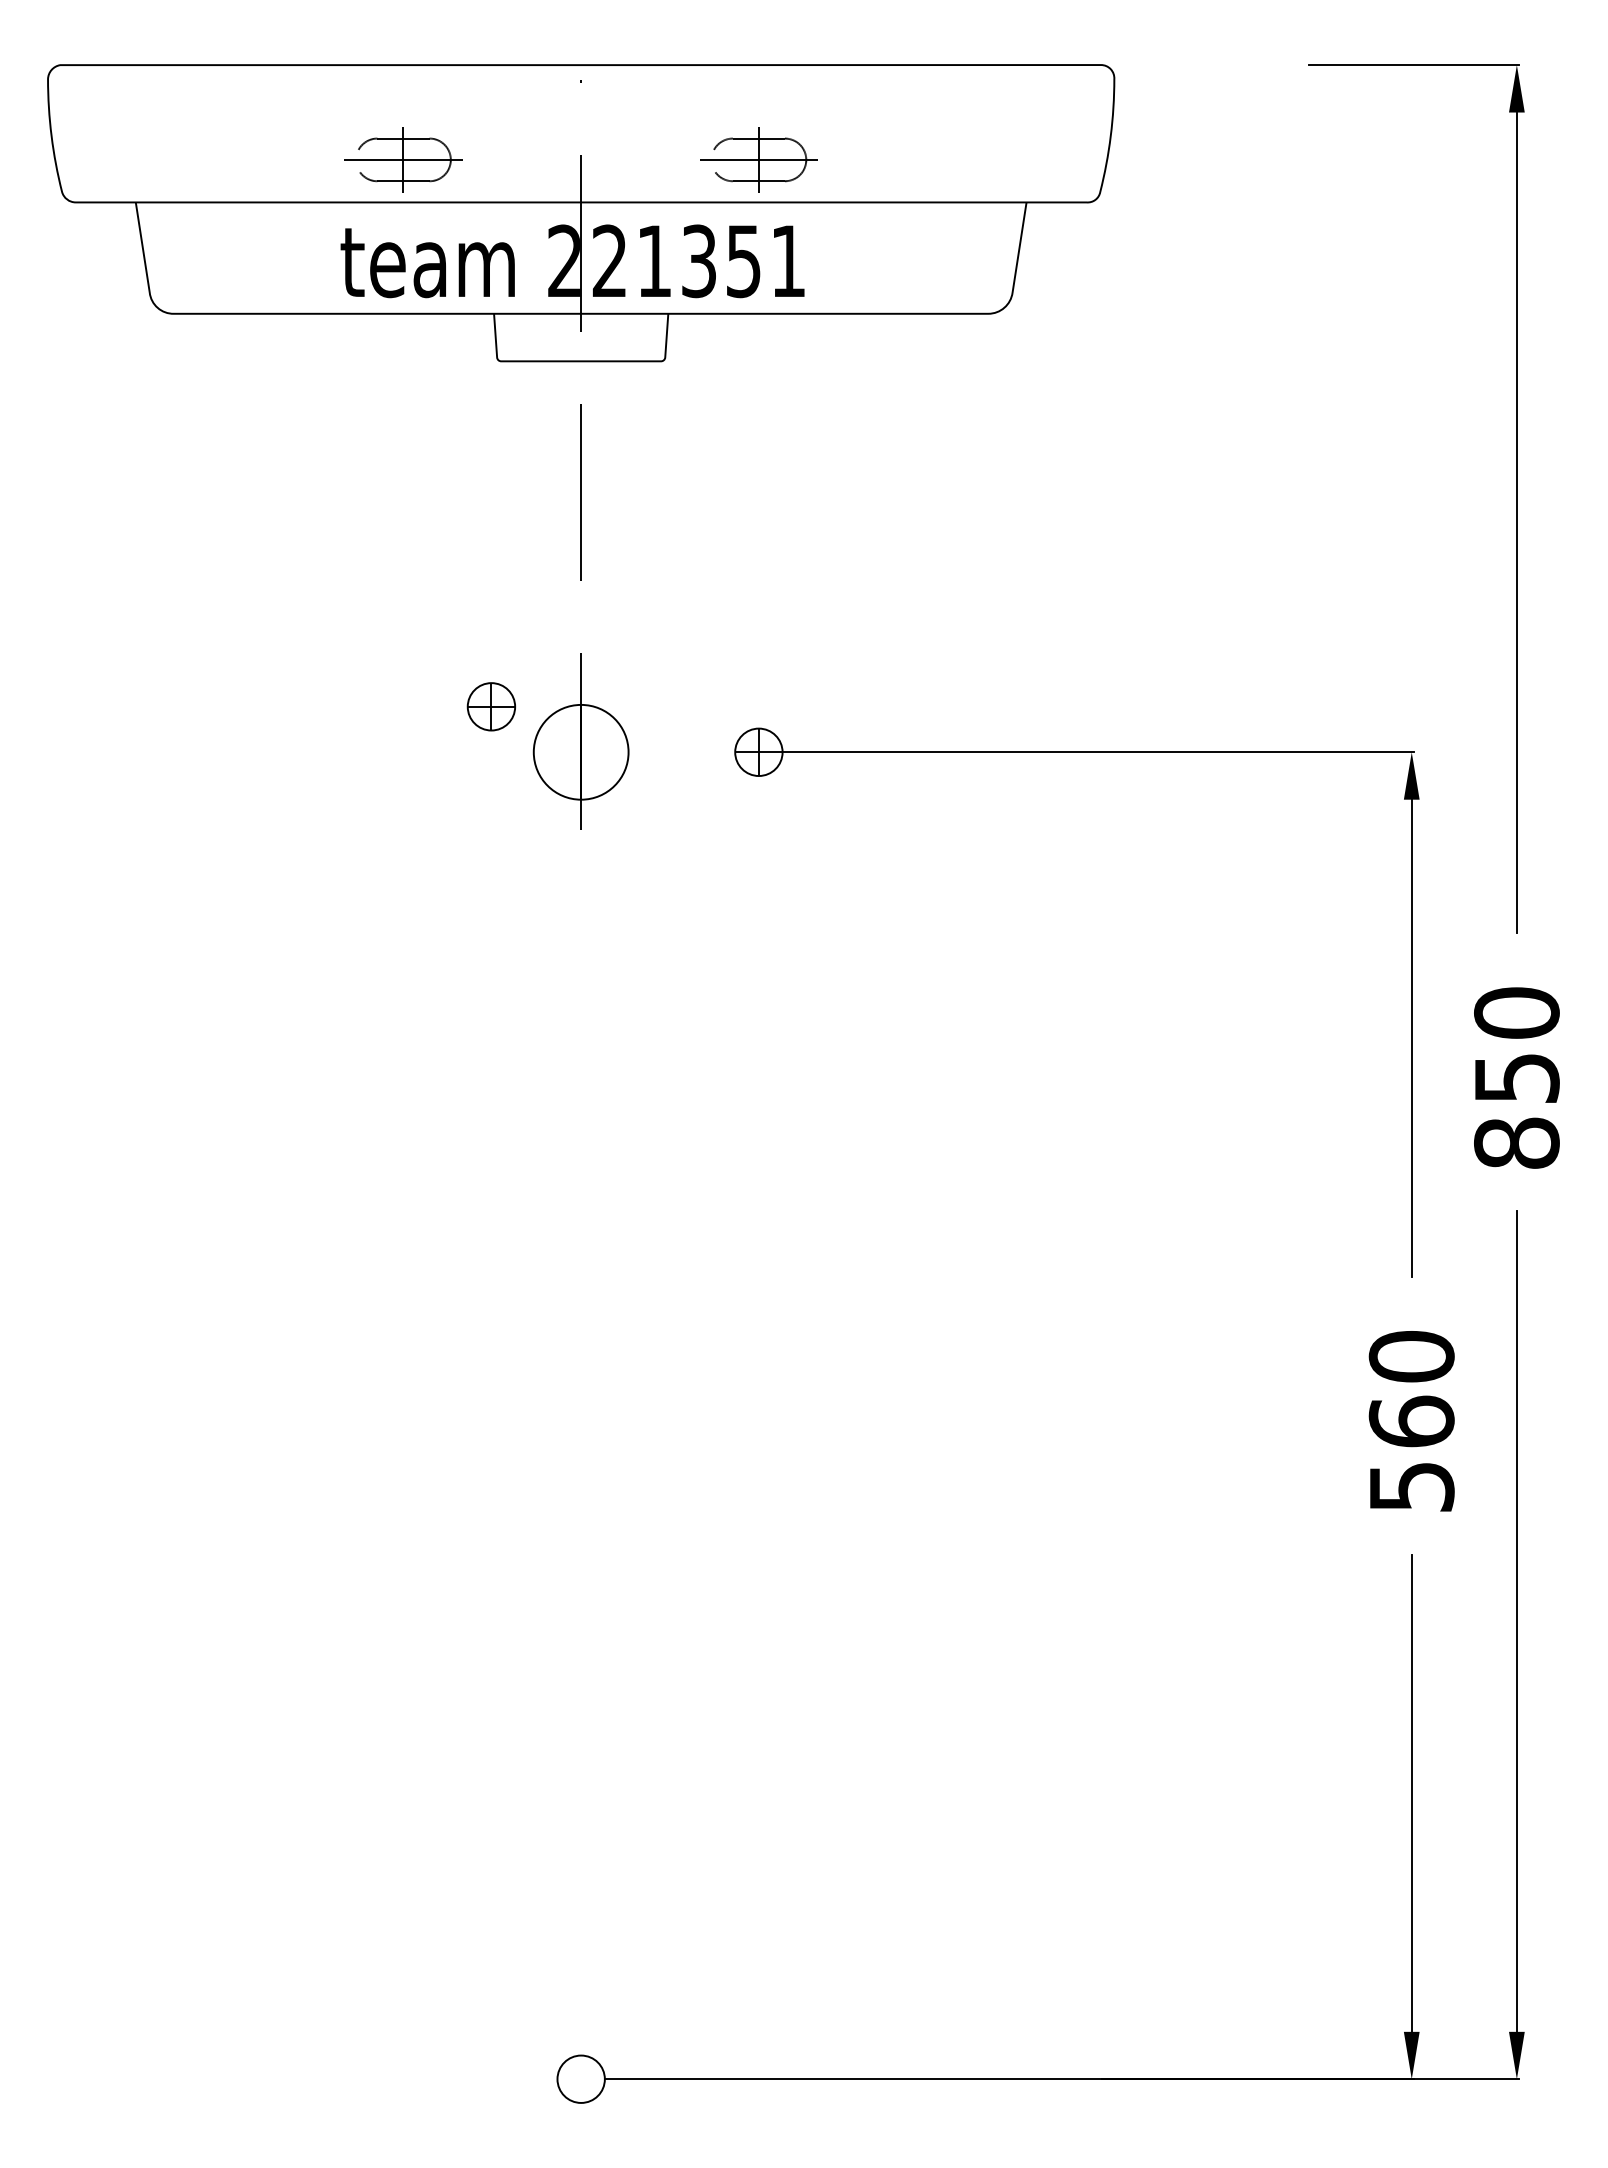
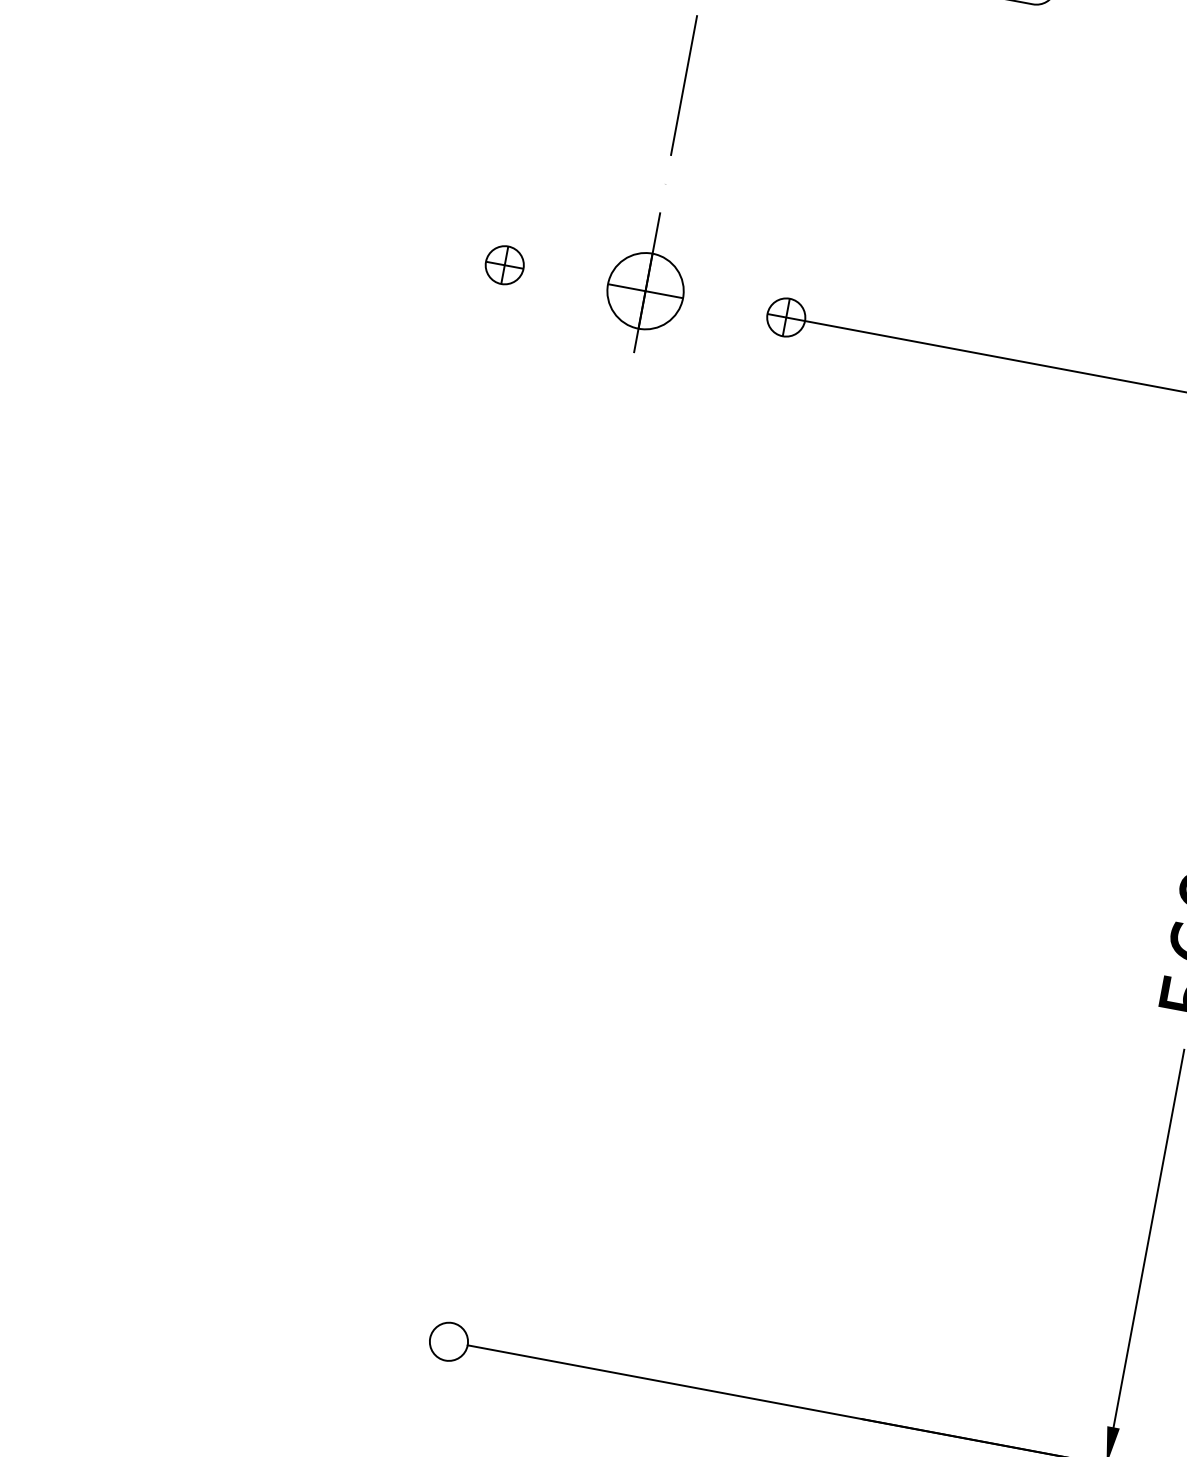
part: (490, 706) -> (504, 264), moved
line: (580, 752) -> (645, 291), added

